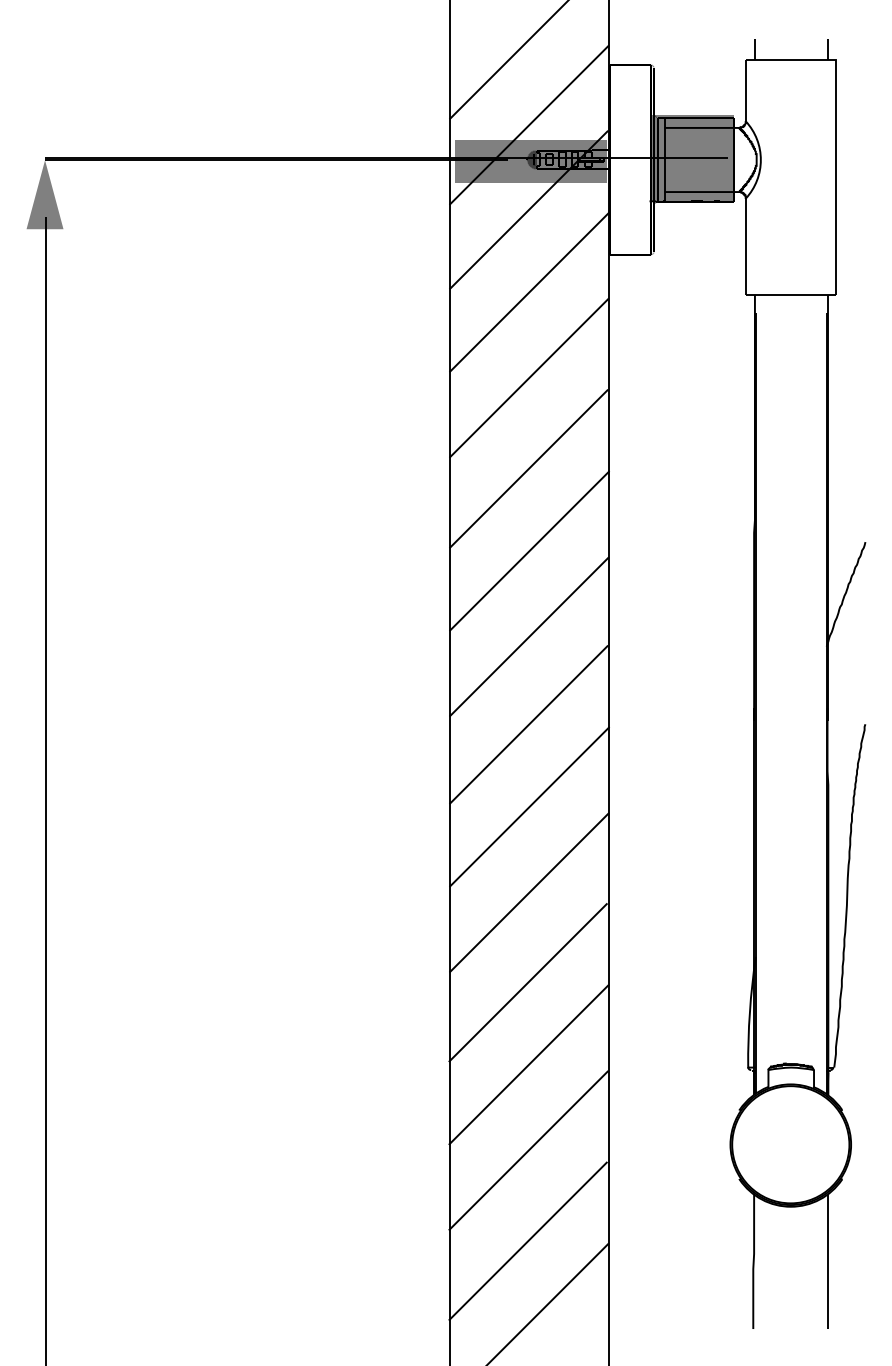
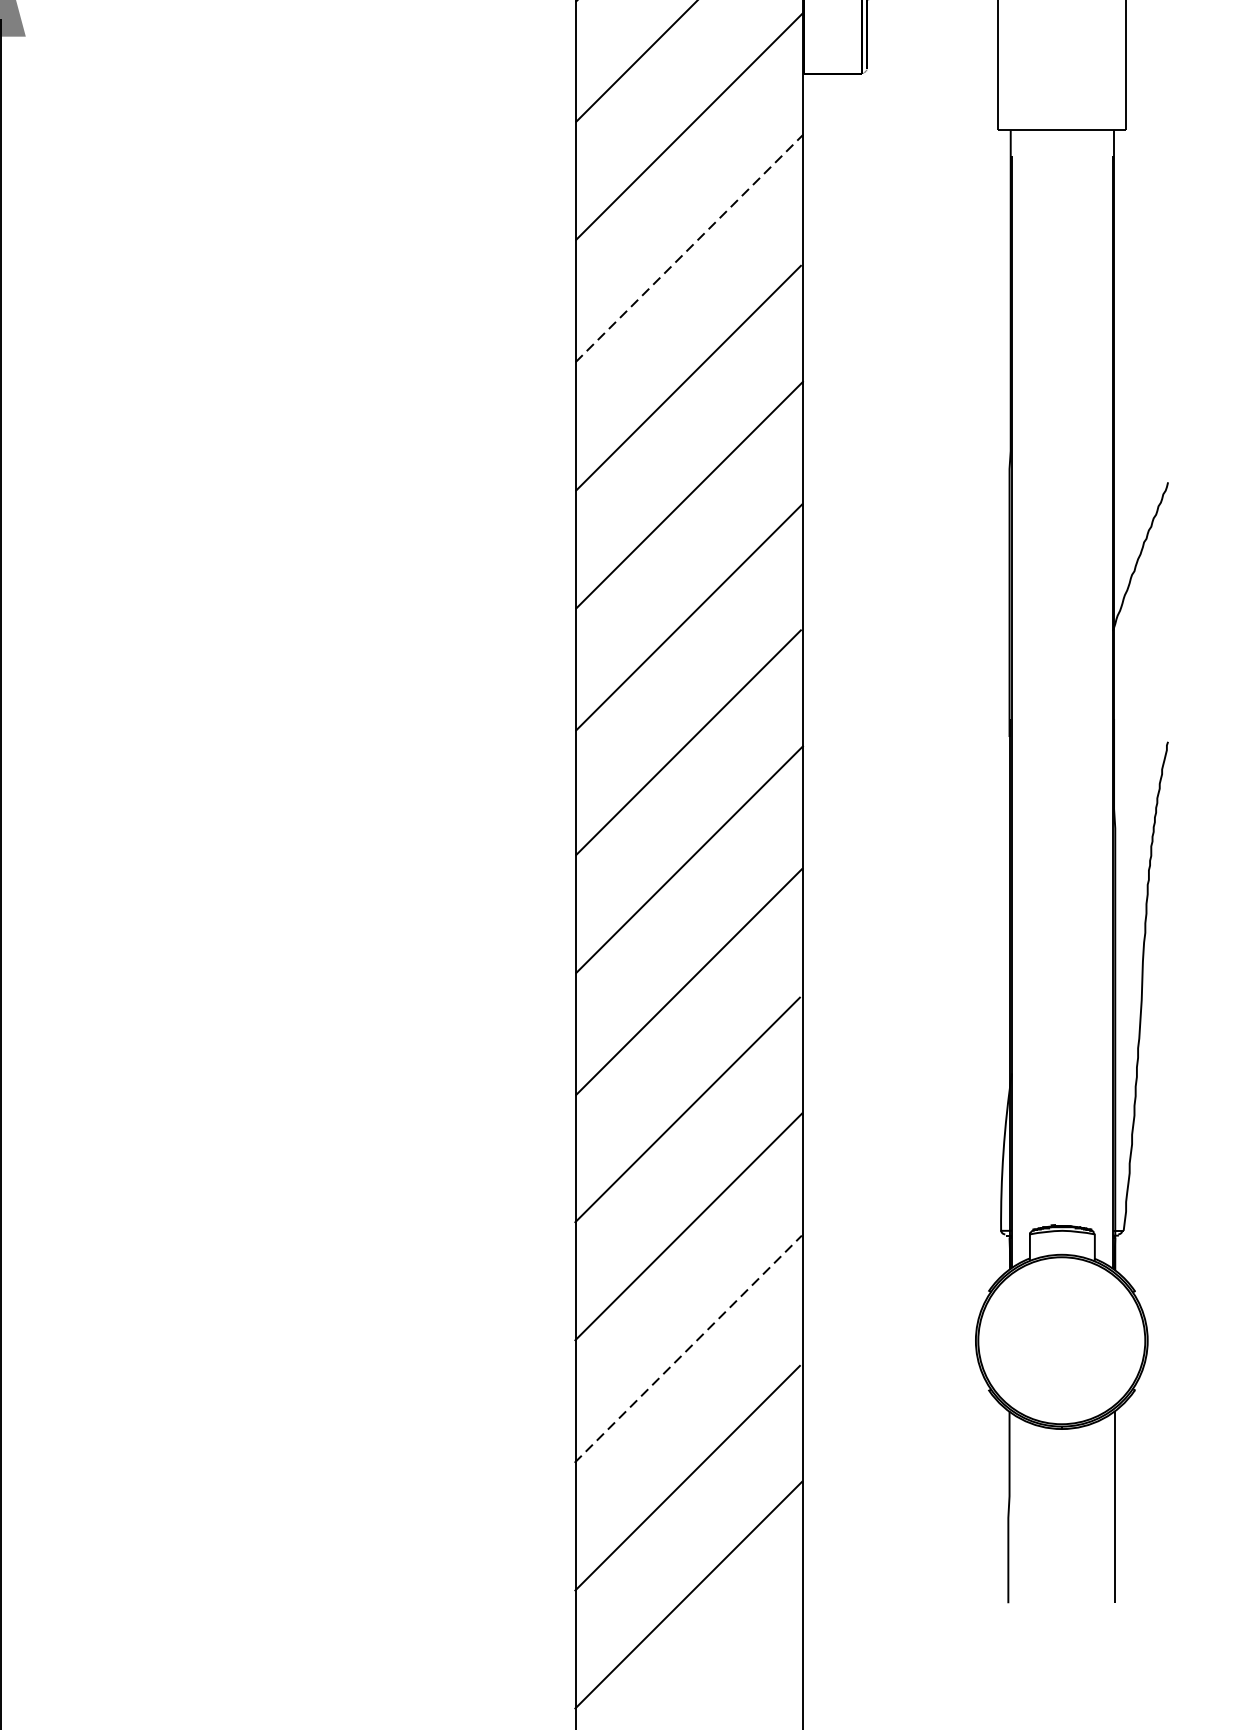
line: (529, 378) -> (689, 249), solid -> dashed
line: (528, 1150) -> (688, 1348), solid -> dashed

